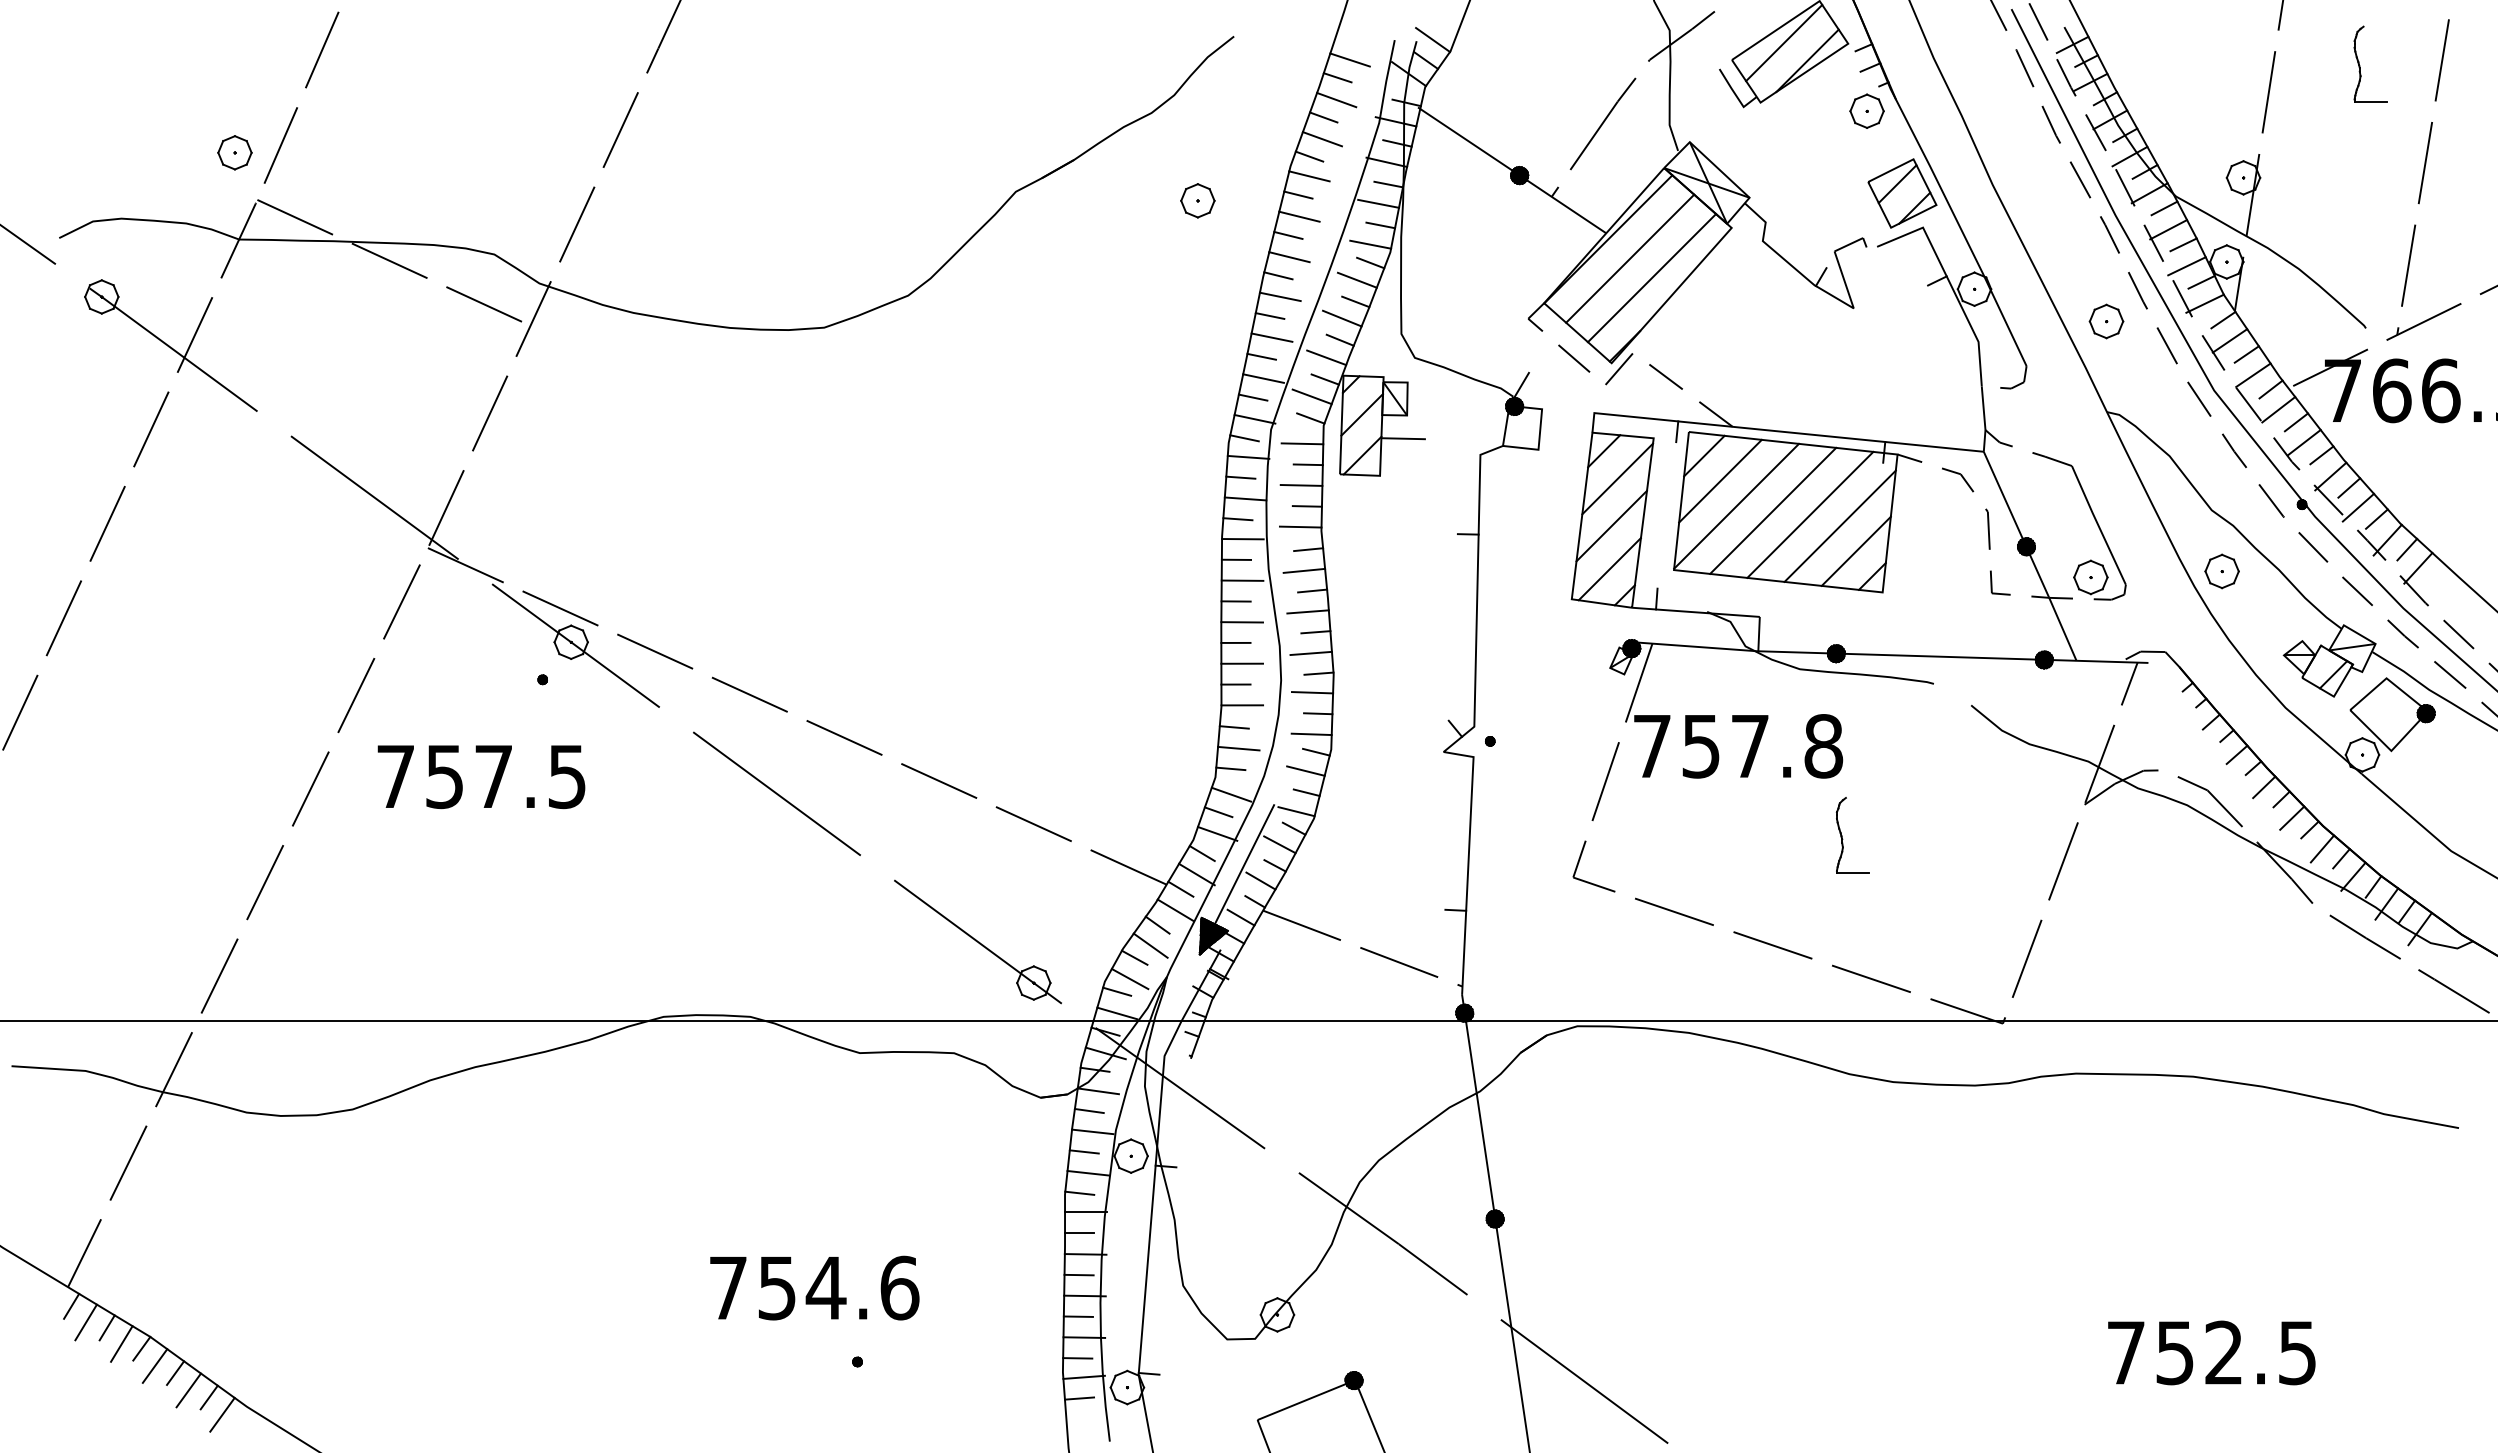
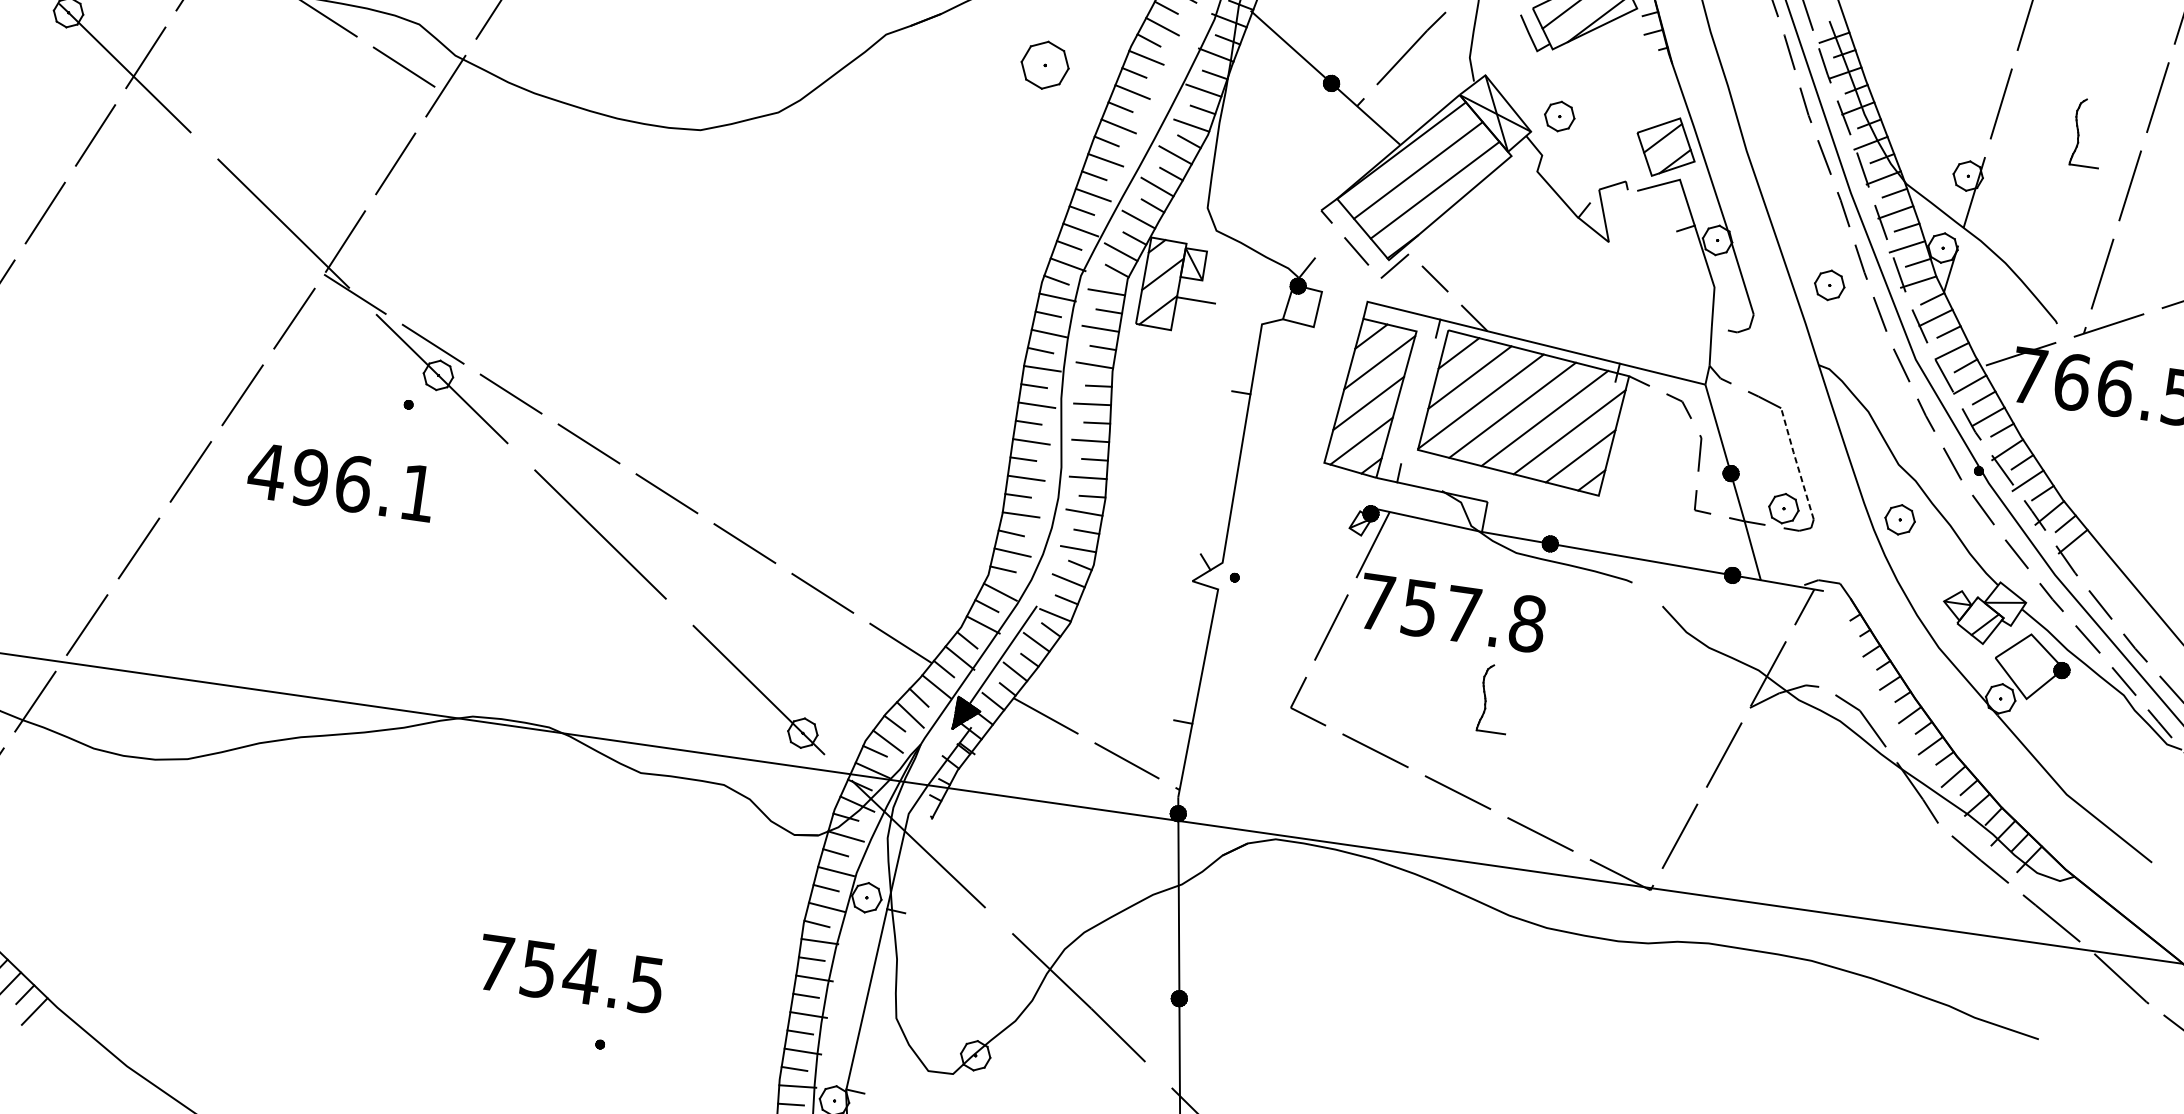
part: (2360, 65) -> (2079, 133), moved
part: (1866, 110) -> (1559, 115), moved
part: (1197, 200) -> (1044, 65), size x1.6
line: (2098, 524) -> (1797, 463), solid -> dashed
text: (480, 776) -> (341, 482), 757.5 -> 496.1
part: (1843, 839) -> (1486, 701), moved
text: (899, 1287) -> (646, 984), 754.6 -> 754.5

